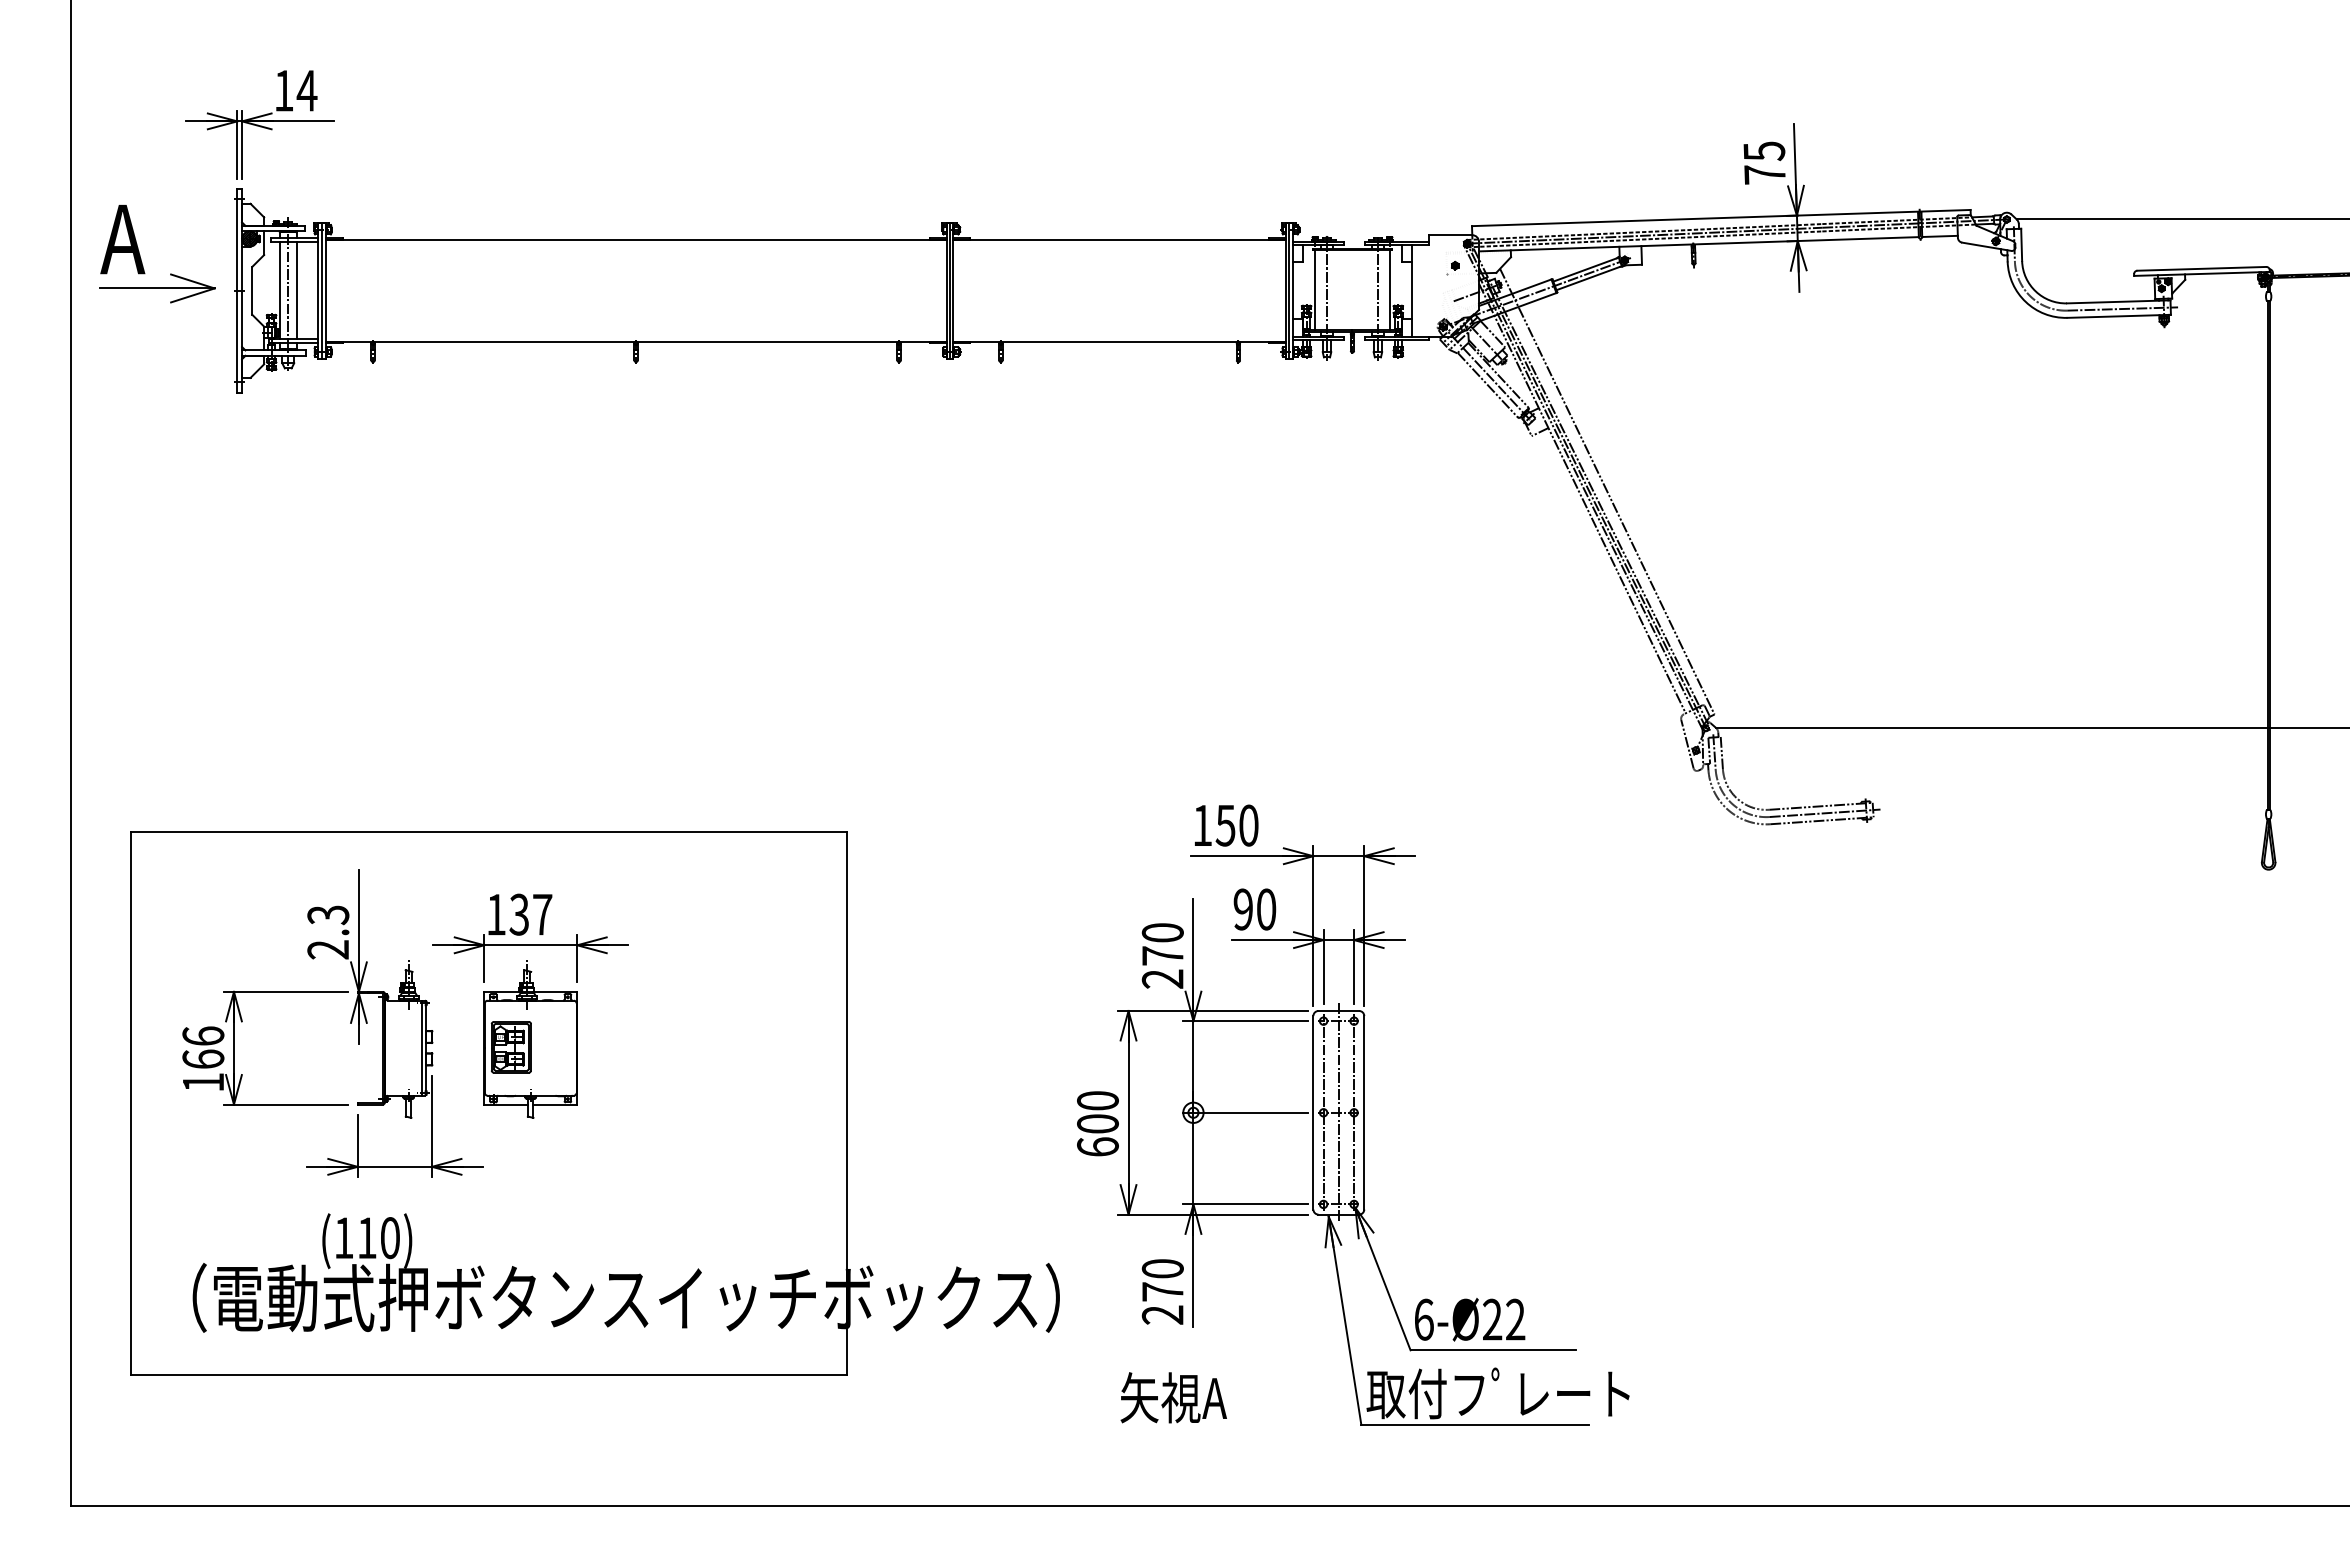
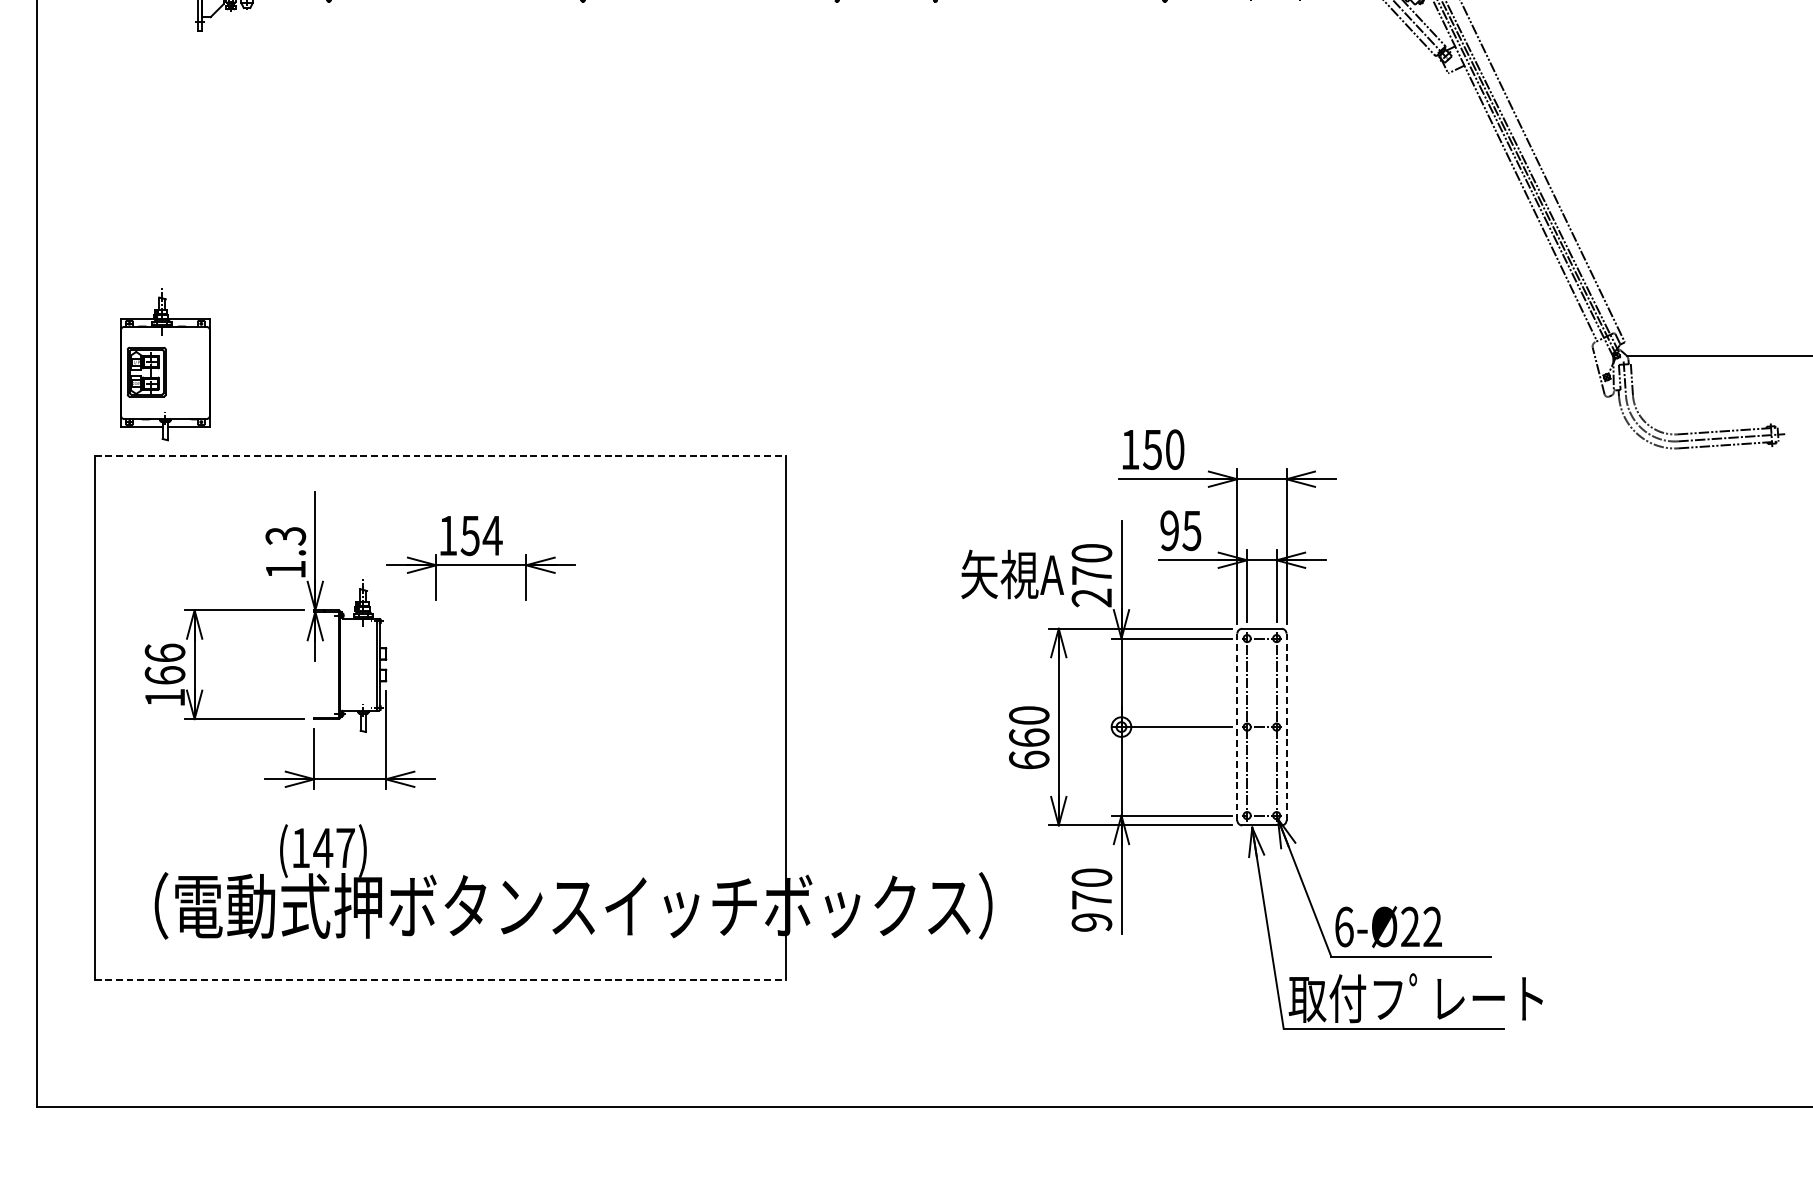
line: (488, 831) -> (440, 455), solid -> dashed
text: (1266, 909) -> (1192, 530), 90 -> 95
text: (530, 914) -> (481, 535), 137 -> 154
text: (327, 949) -> (284, 569), 2.3 -> 1.3
part: (530, 1039) -> (165, 364), moved
line: (1313, 1112) -> (1237, 726), solid -> dashed
line: (1338, 1112) -> (1261, 726), removed
line: (1364, 1112) -> (1286, 726), solid -> dashed
text: (1097, 1123) -> (1028, 737), 600 -> 660
text: (377, 1238) -> (333, 848), (110) -> (147)
text: (1162, 1314) -> (1091, 921), 270 -> 970
line: (488, 1374) -> (440, 979), solid -> dashed
text: (1173, 1397) -> (1012, 574), moved

